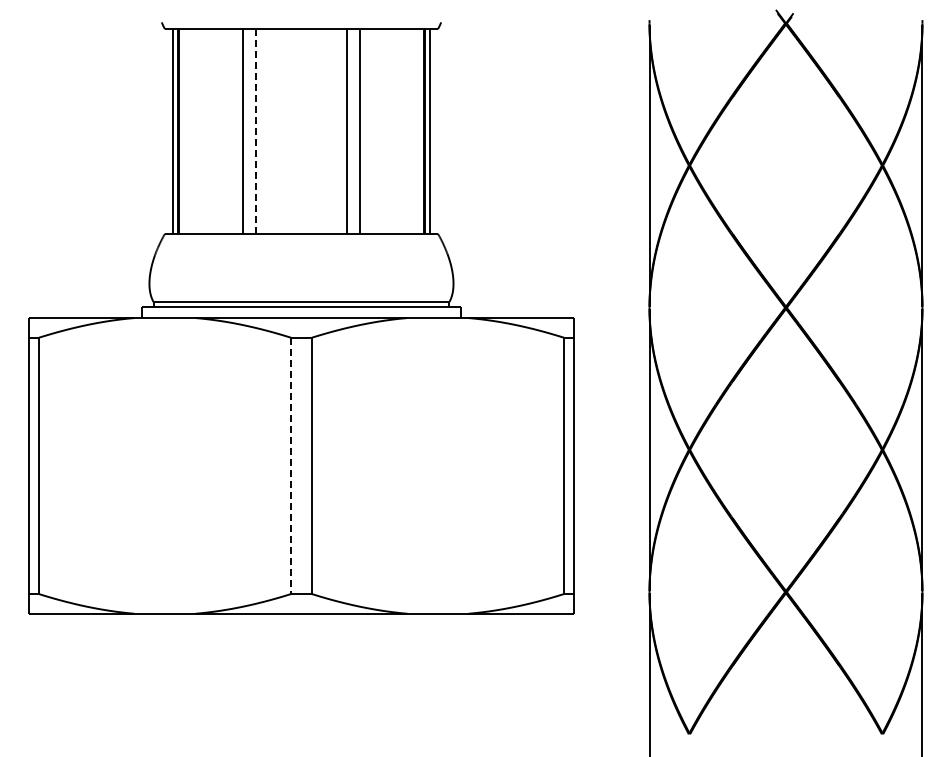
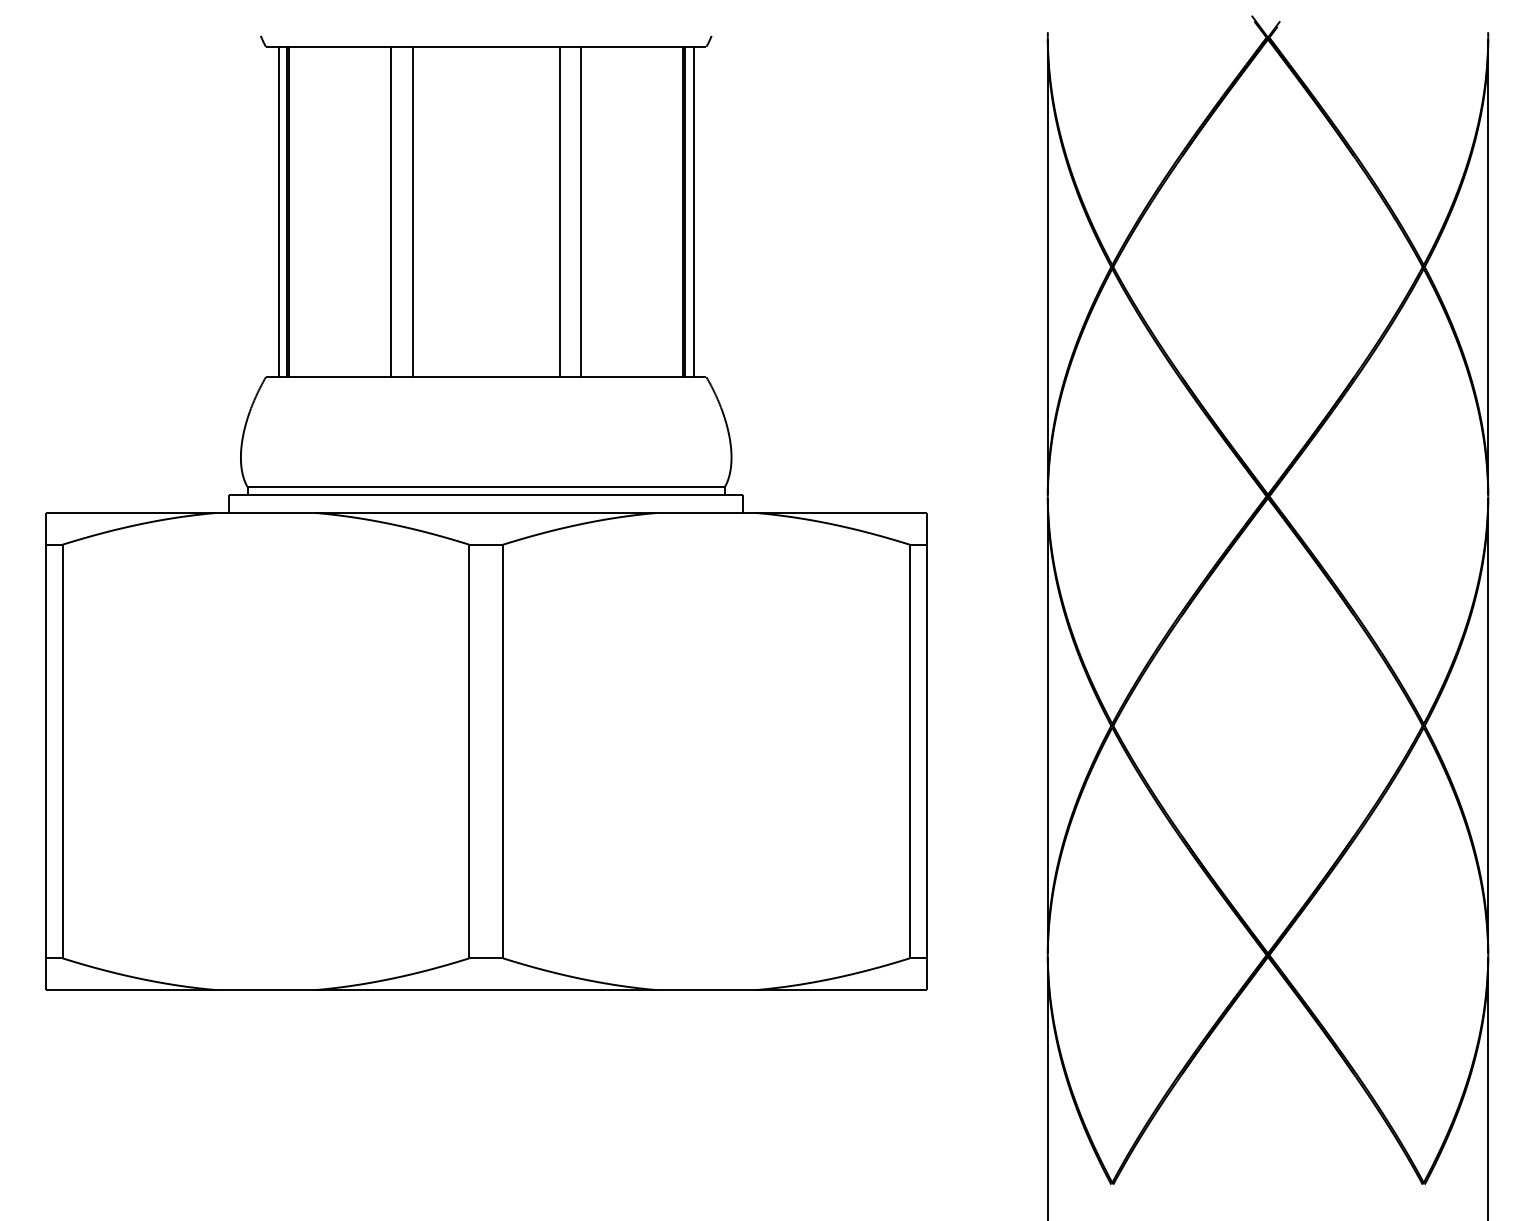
line: (256, 132) -> (413, 213), dashed -> solid
line: (291, 466) -> (470, 752), dashed -> solid

